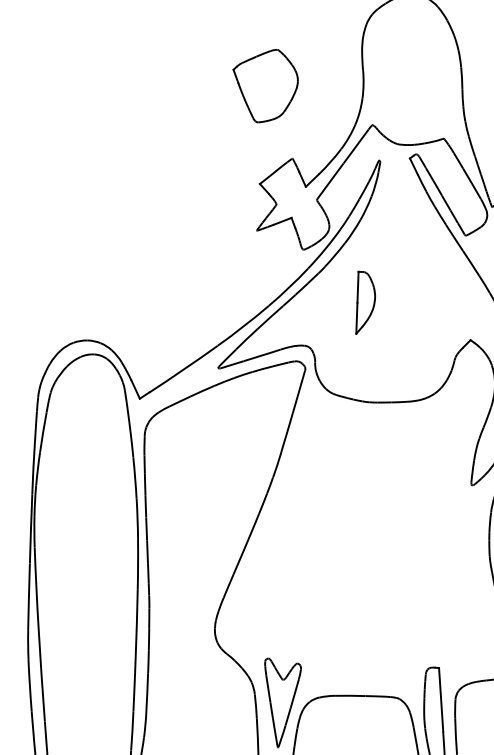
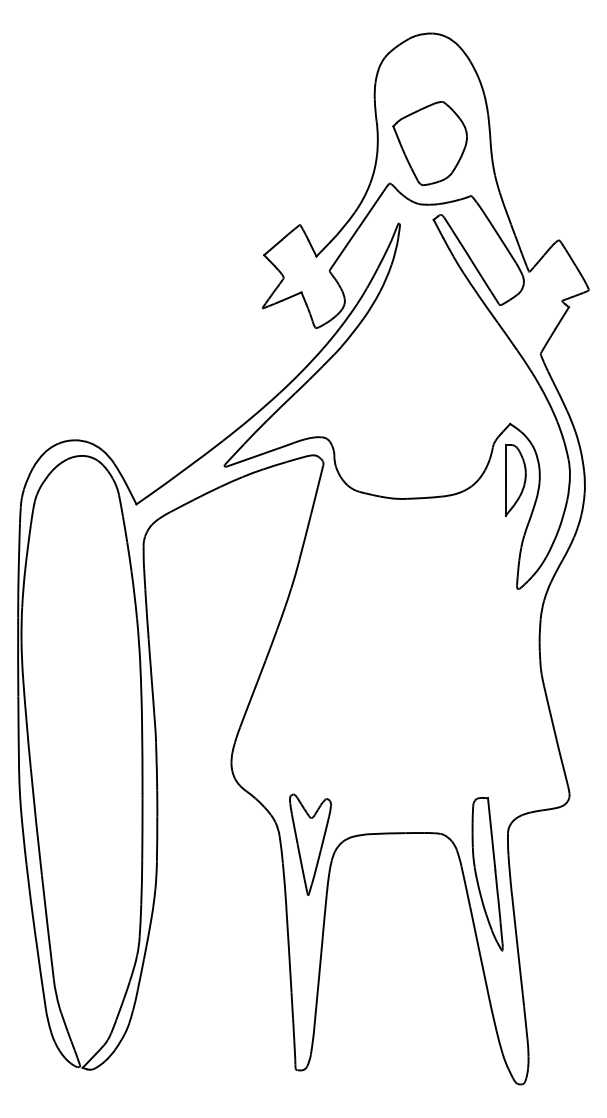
part: (264, 85) -> (429, 143), moved
part: (365, 303) -> (515, 480), moved

